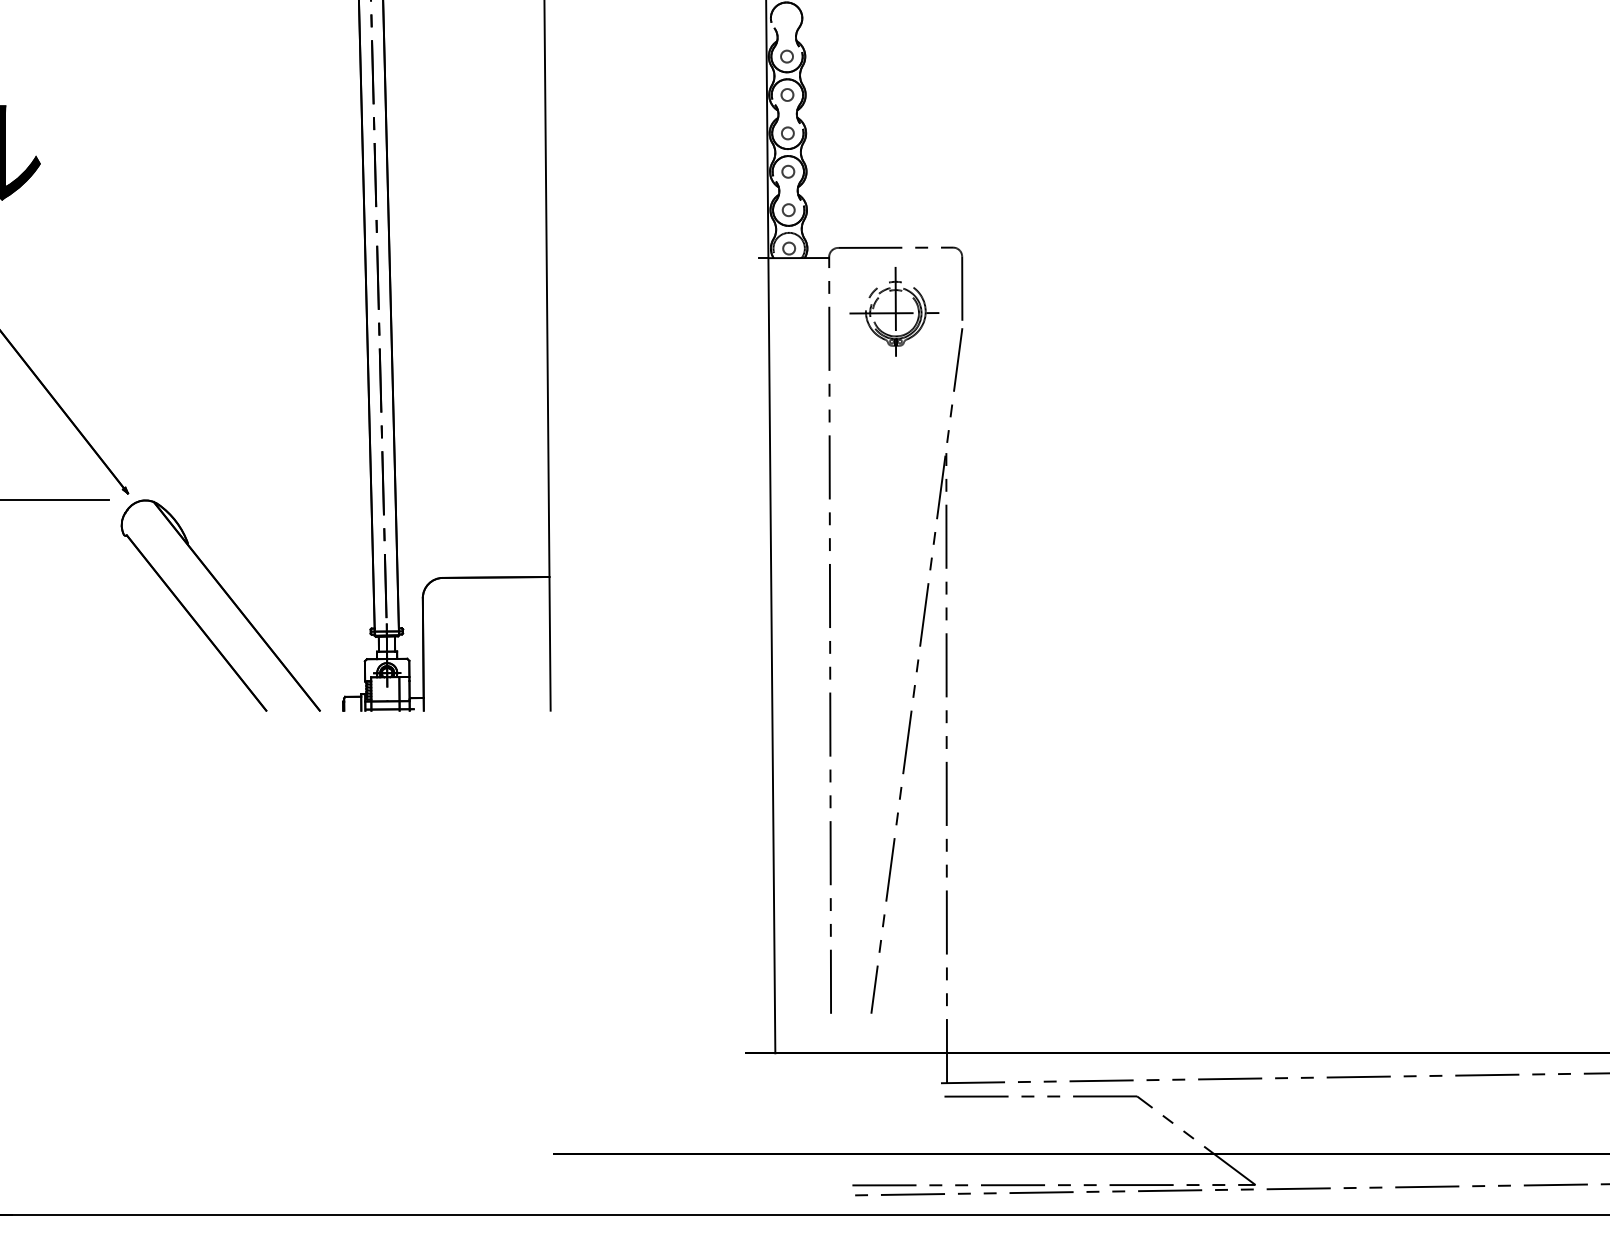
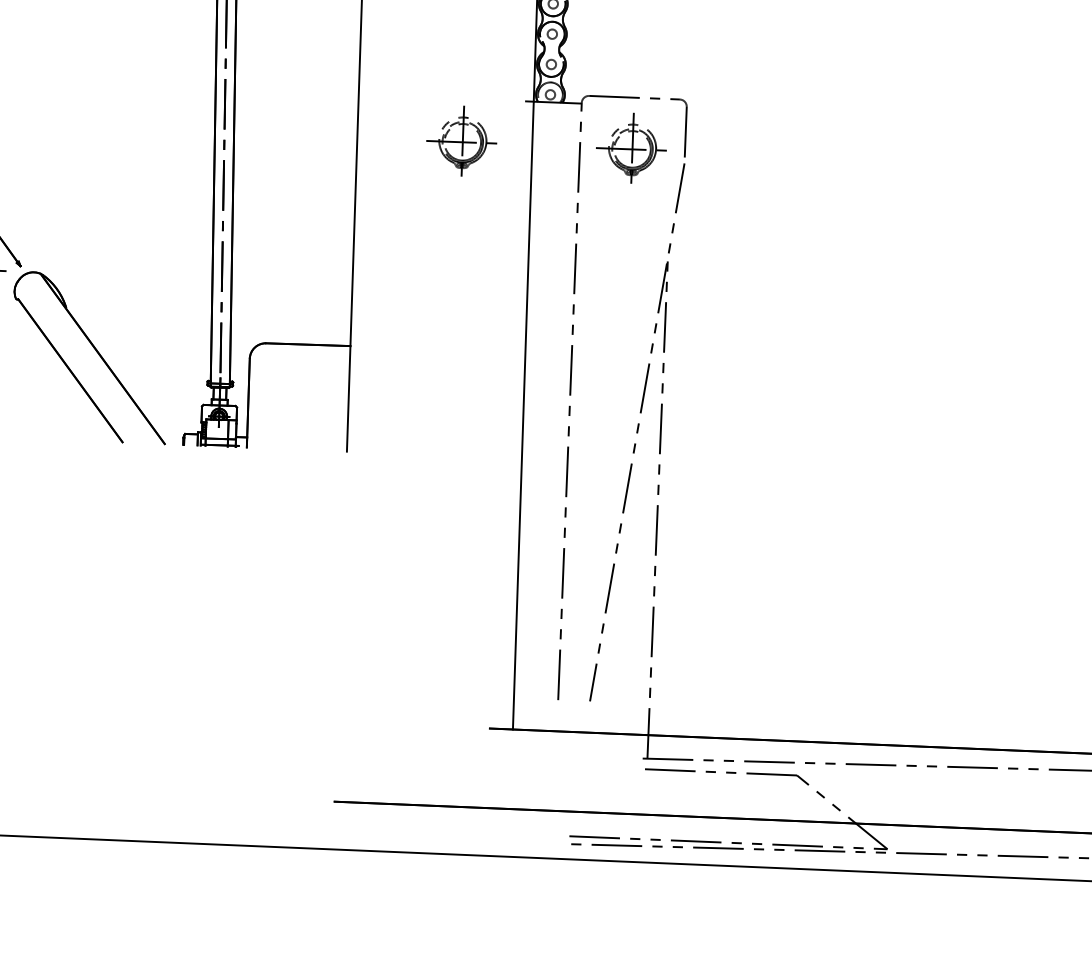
part: (679, 311) -> (461, 140), added

